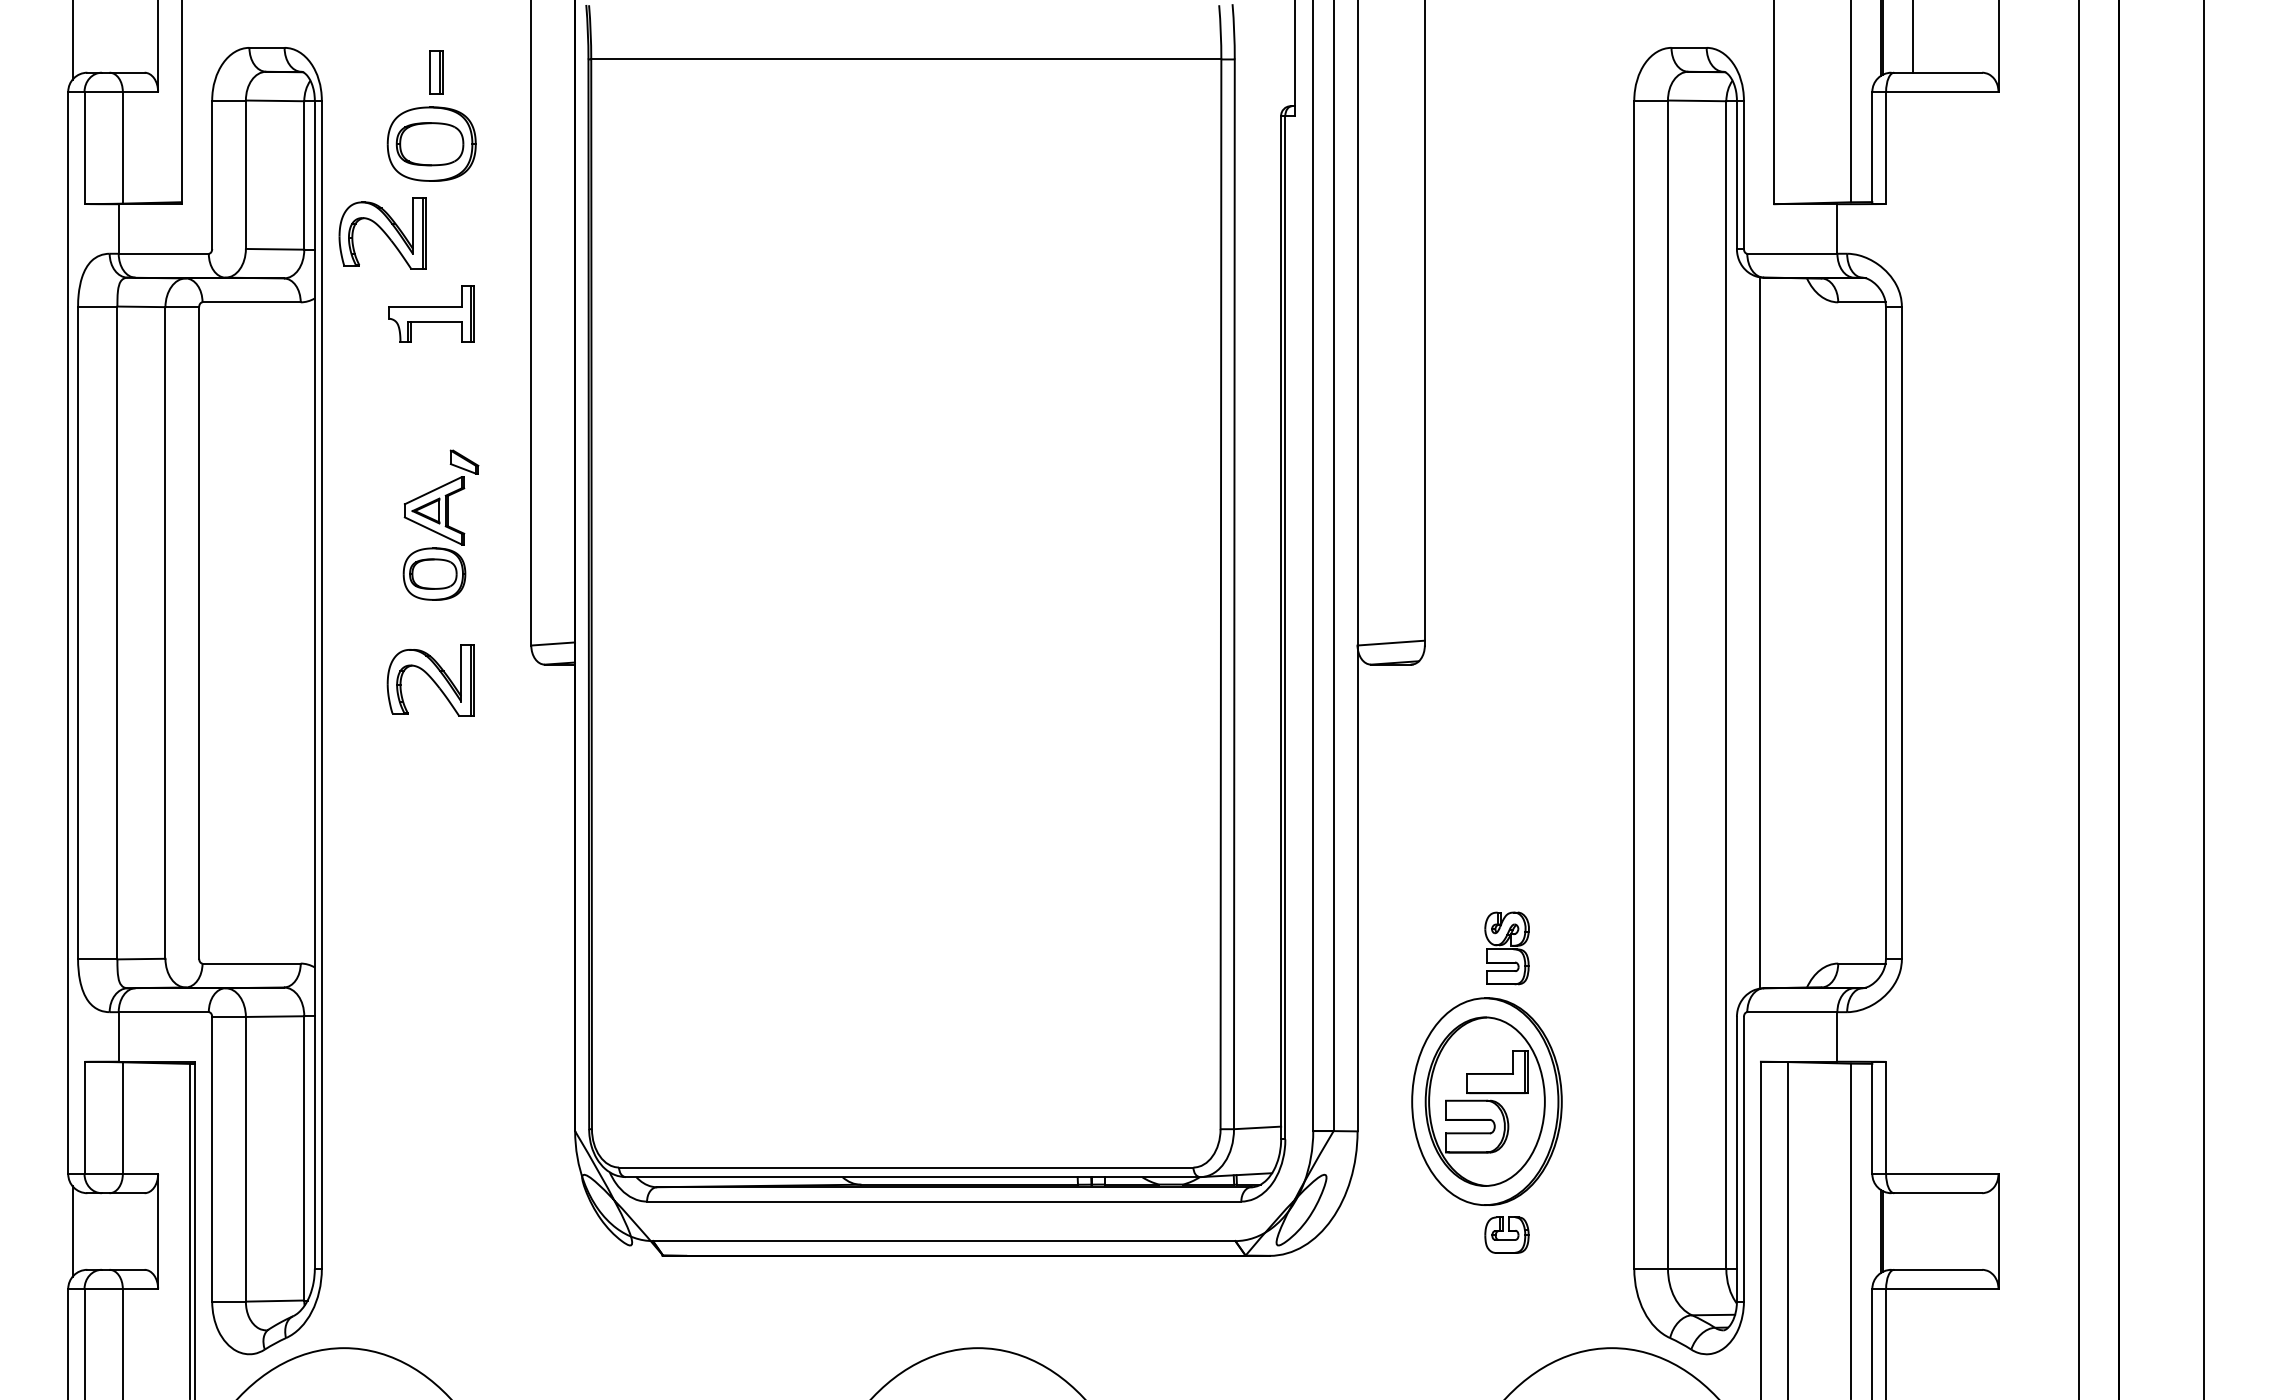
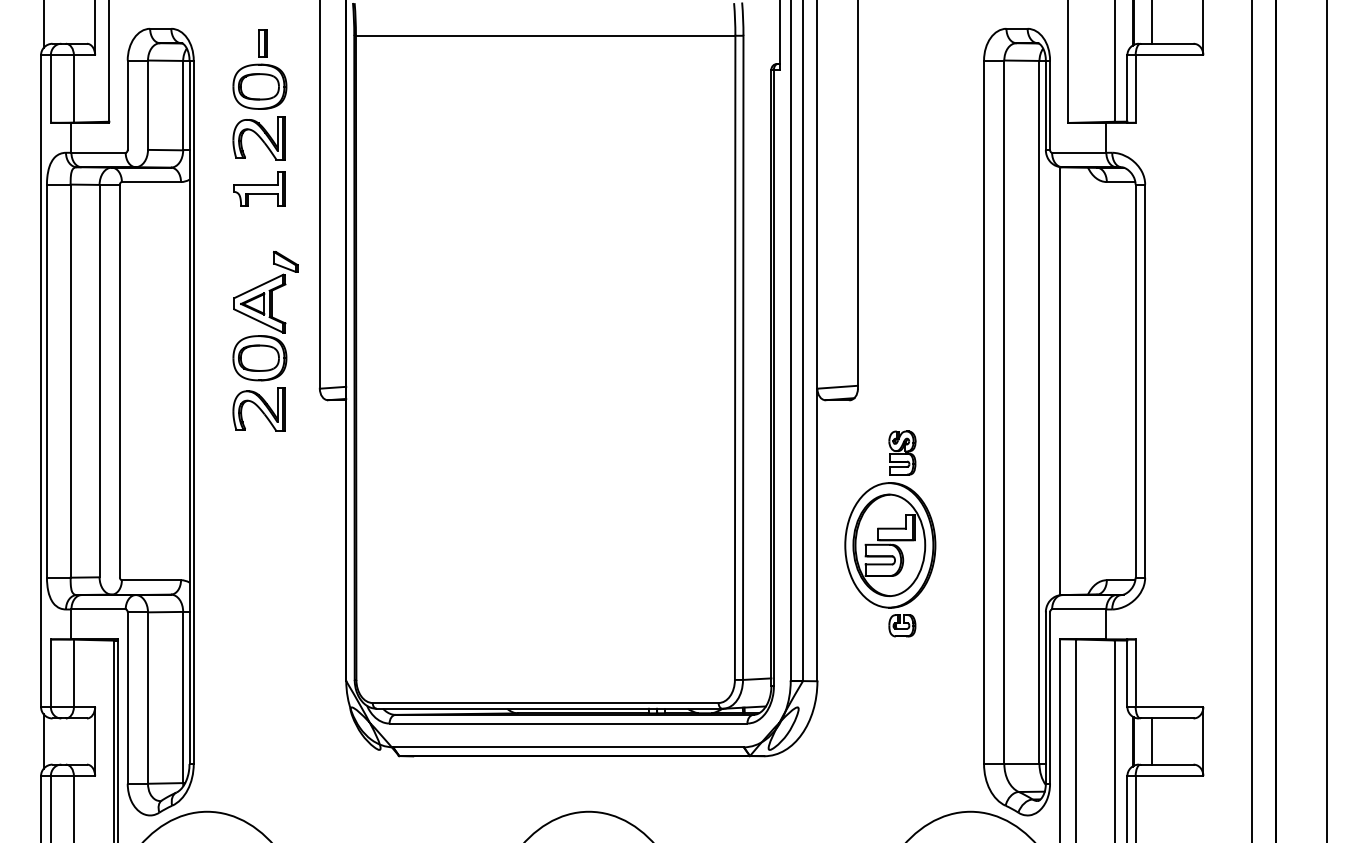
part: (381, 233) -> (258, 138), moved
part: (440, 525) -> (265, 316), size x1.43
part: (1487, 1081) -> (890, 533), moved
line: (1912, 1231) -> (1151, 741), added

